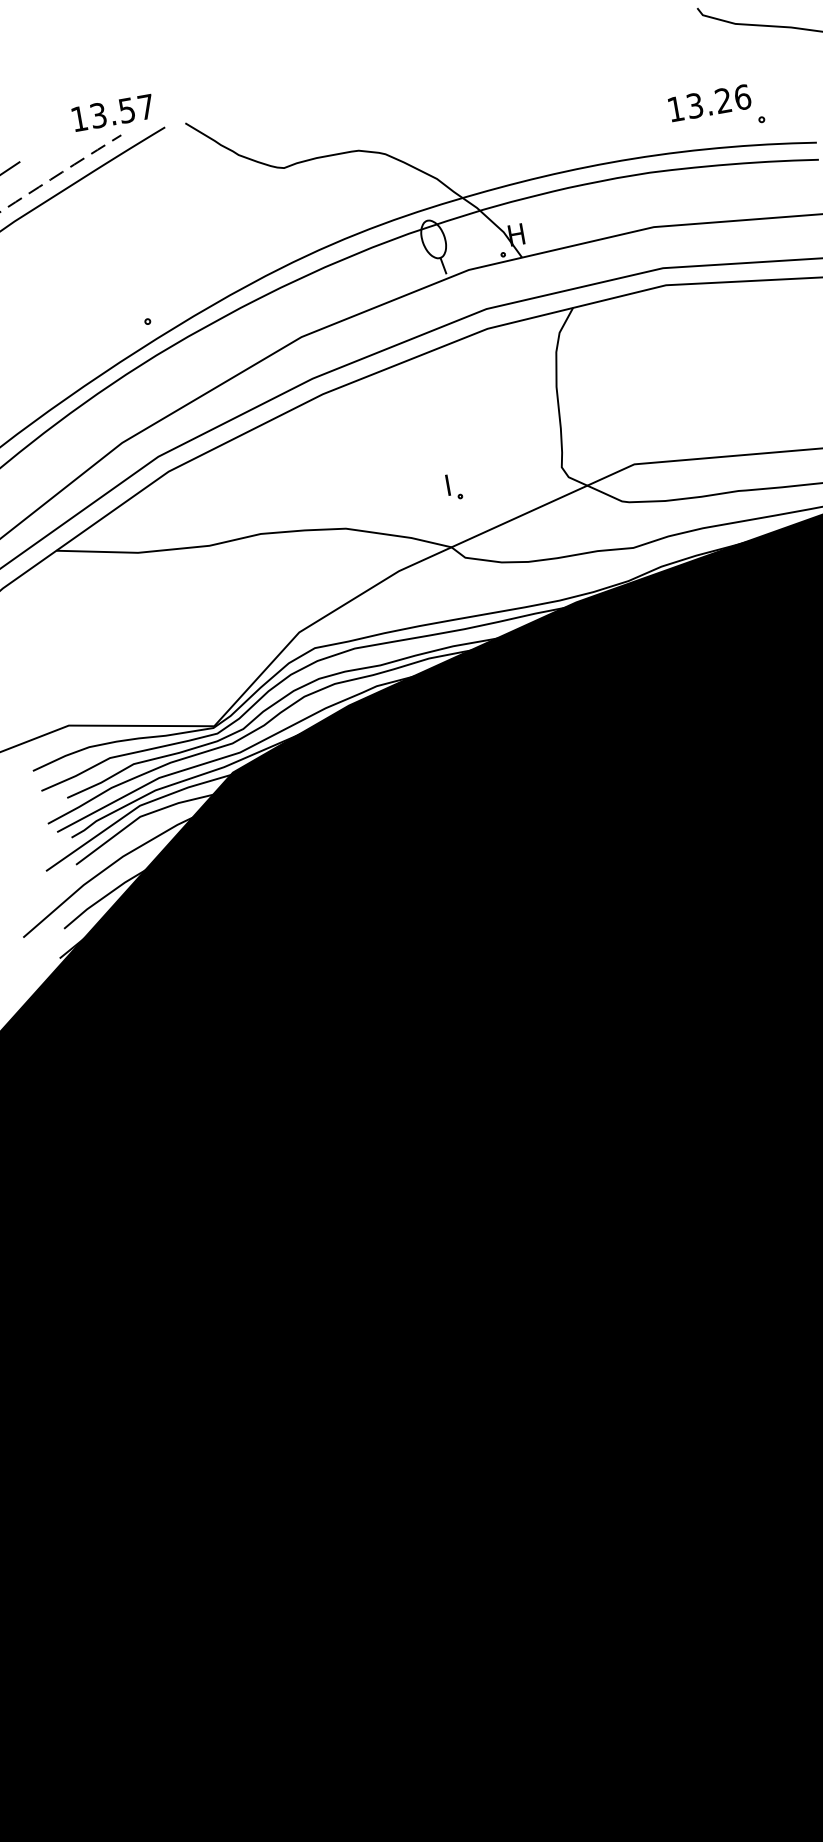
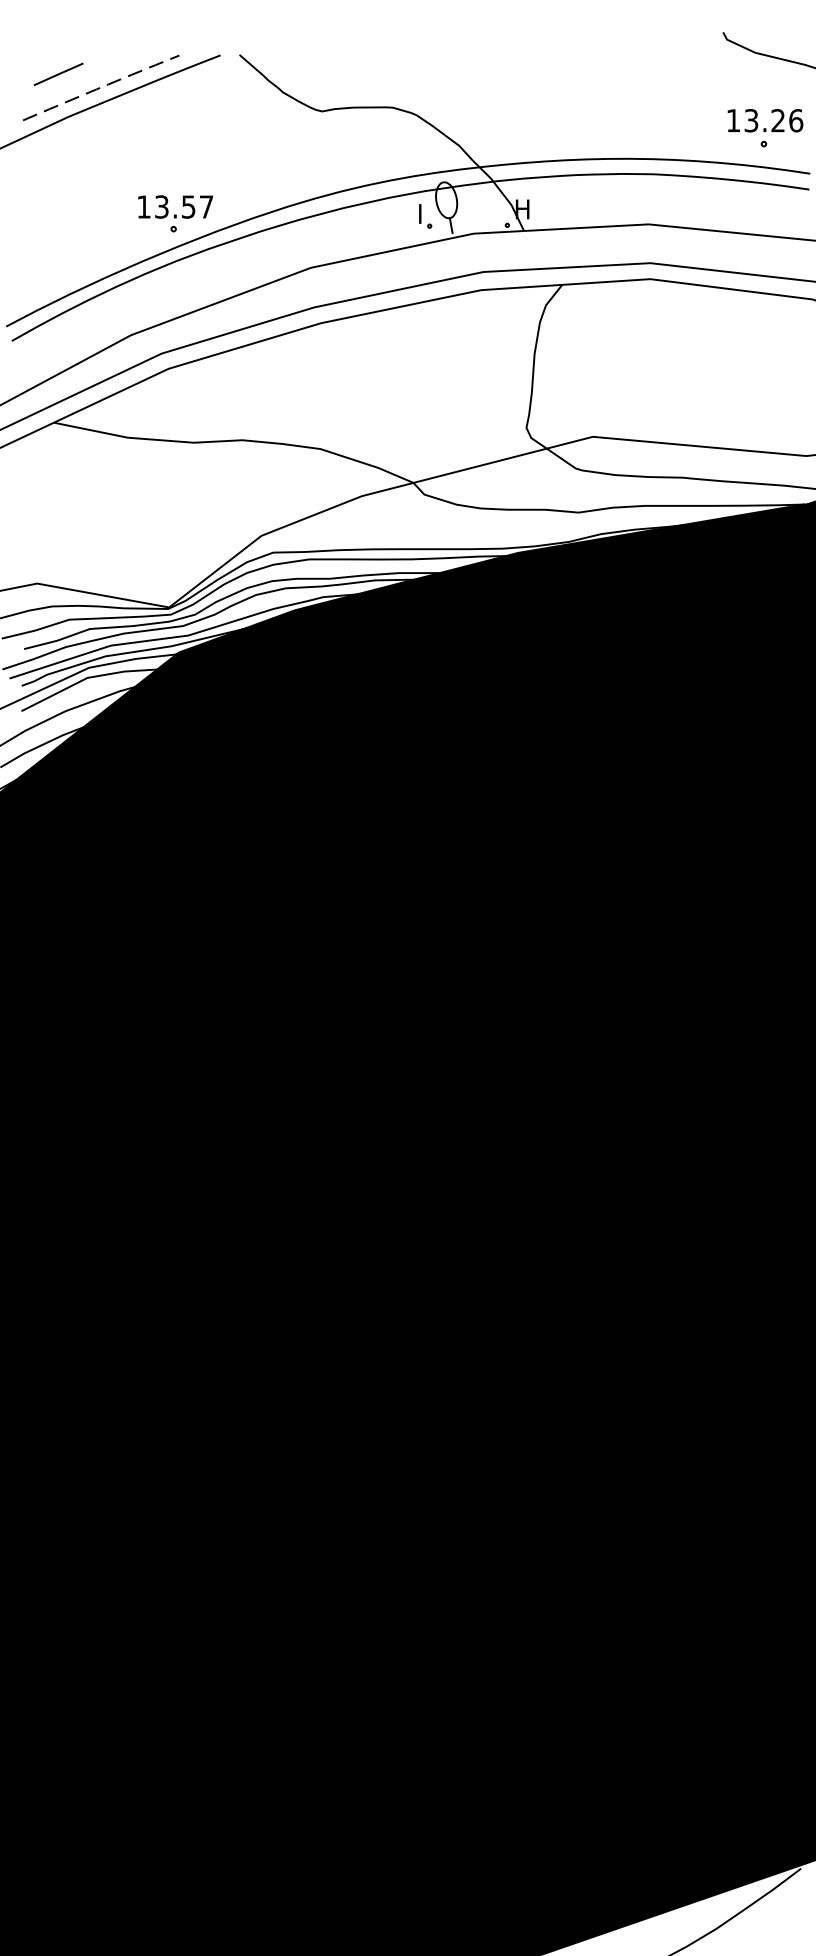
text: (709, 102) -> (765, 120), moved
text: (112, 112) -> (175, 206), moved
part: (454, 486) -> (425, 216), moved

